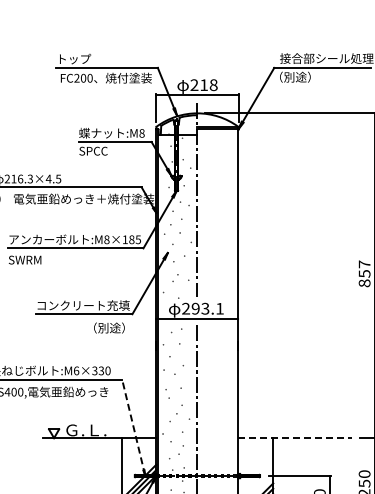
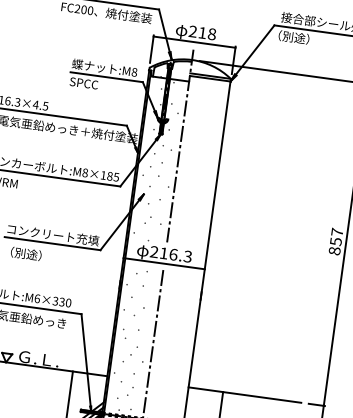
text: (207, 308) -> (175, 254), 293.1 -> 216.3
text: (109, 327) -> (26, 253), moved
line: (133, 427) -> (86, 362), dashed -> solid
line: (295, 438) -> (245, 395), dashed -> solid

